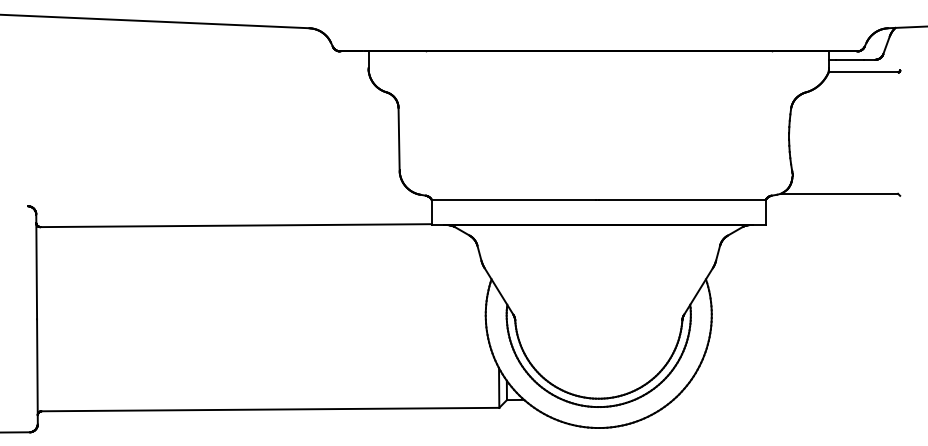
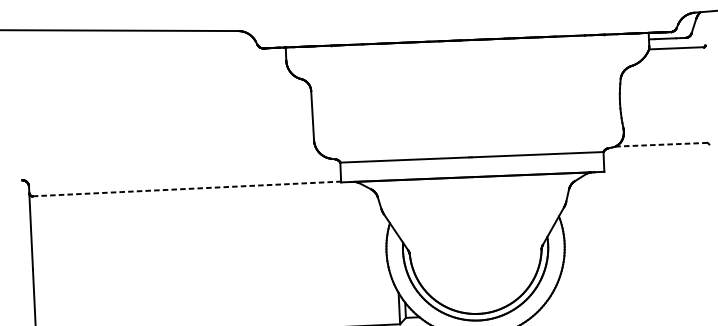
line: (839, 193) -> (661, 144), solid -> dashed
line: (236, 225) -> (187, 188), solid -> dashed

